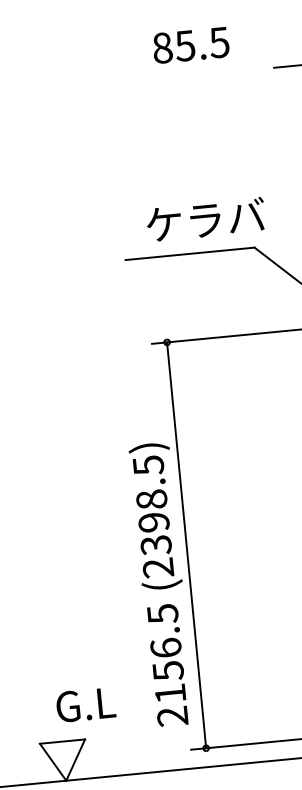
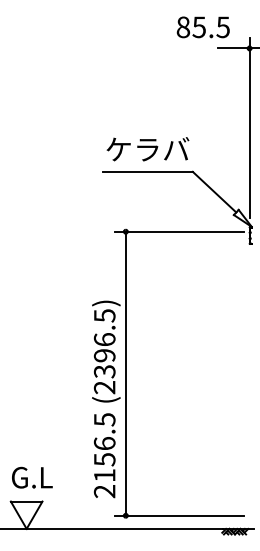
text: (189, 45) -> (202, 27), moved
text: (205, 220) -> (147, 149), moved
text: (151, 499) -> (104, 339), (2398.5) -> (2396.5)
text: (86, 704) -> (32, 477), moved

